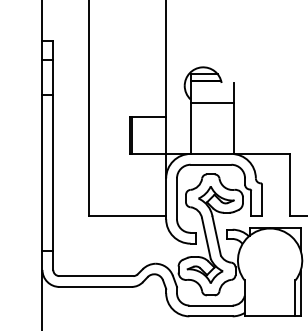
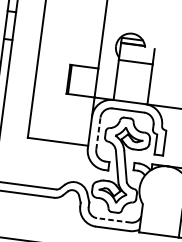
line: (177, 198) -> (98, 133), solid -> dashed
line: (211, 305) -> (114, 220), solid -> dashed

